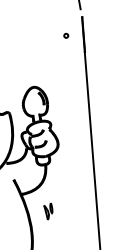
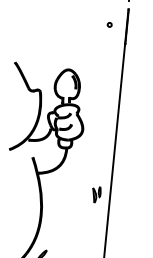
part: (48, 211) -> (96, 194), moved

